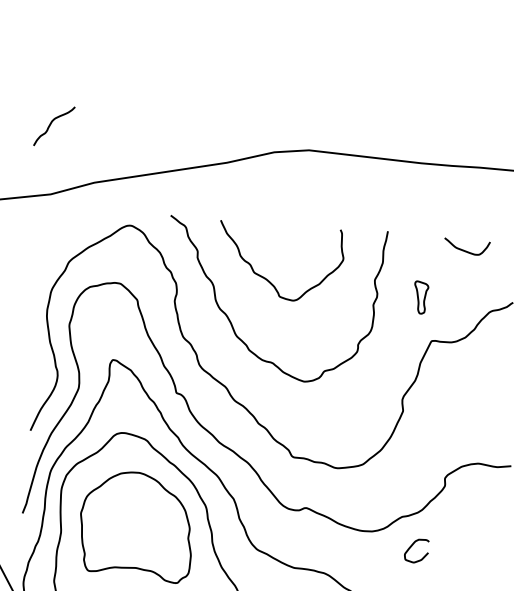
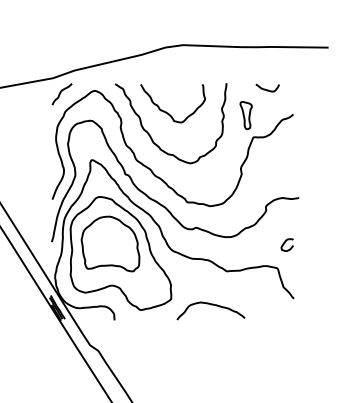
curve: (51, 126) -> (60, 94), moved
part: (419, 297) -> (245, 115), size x1.67
curve: (413, 547) -> (285, 243), moved

